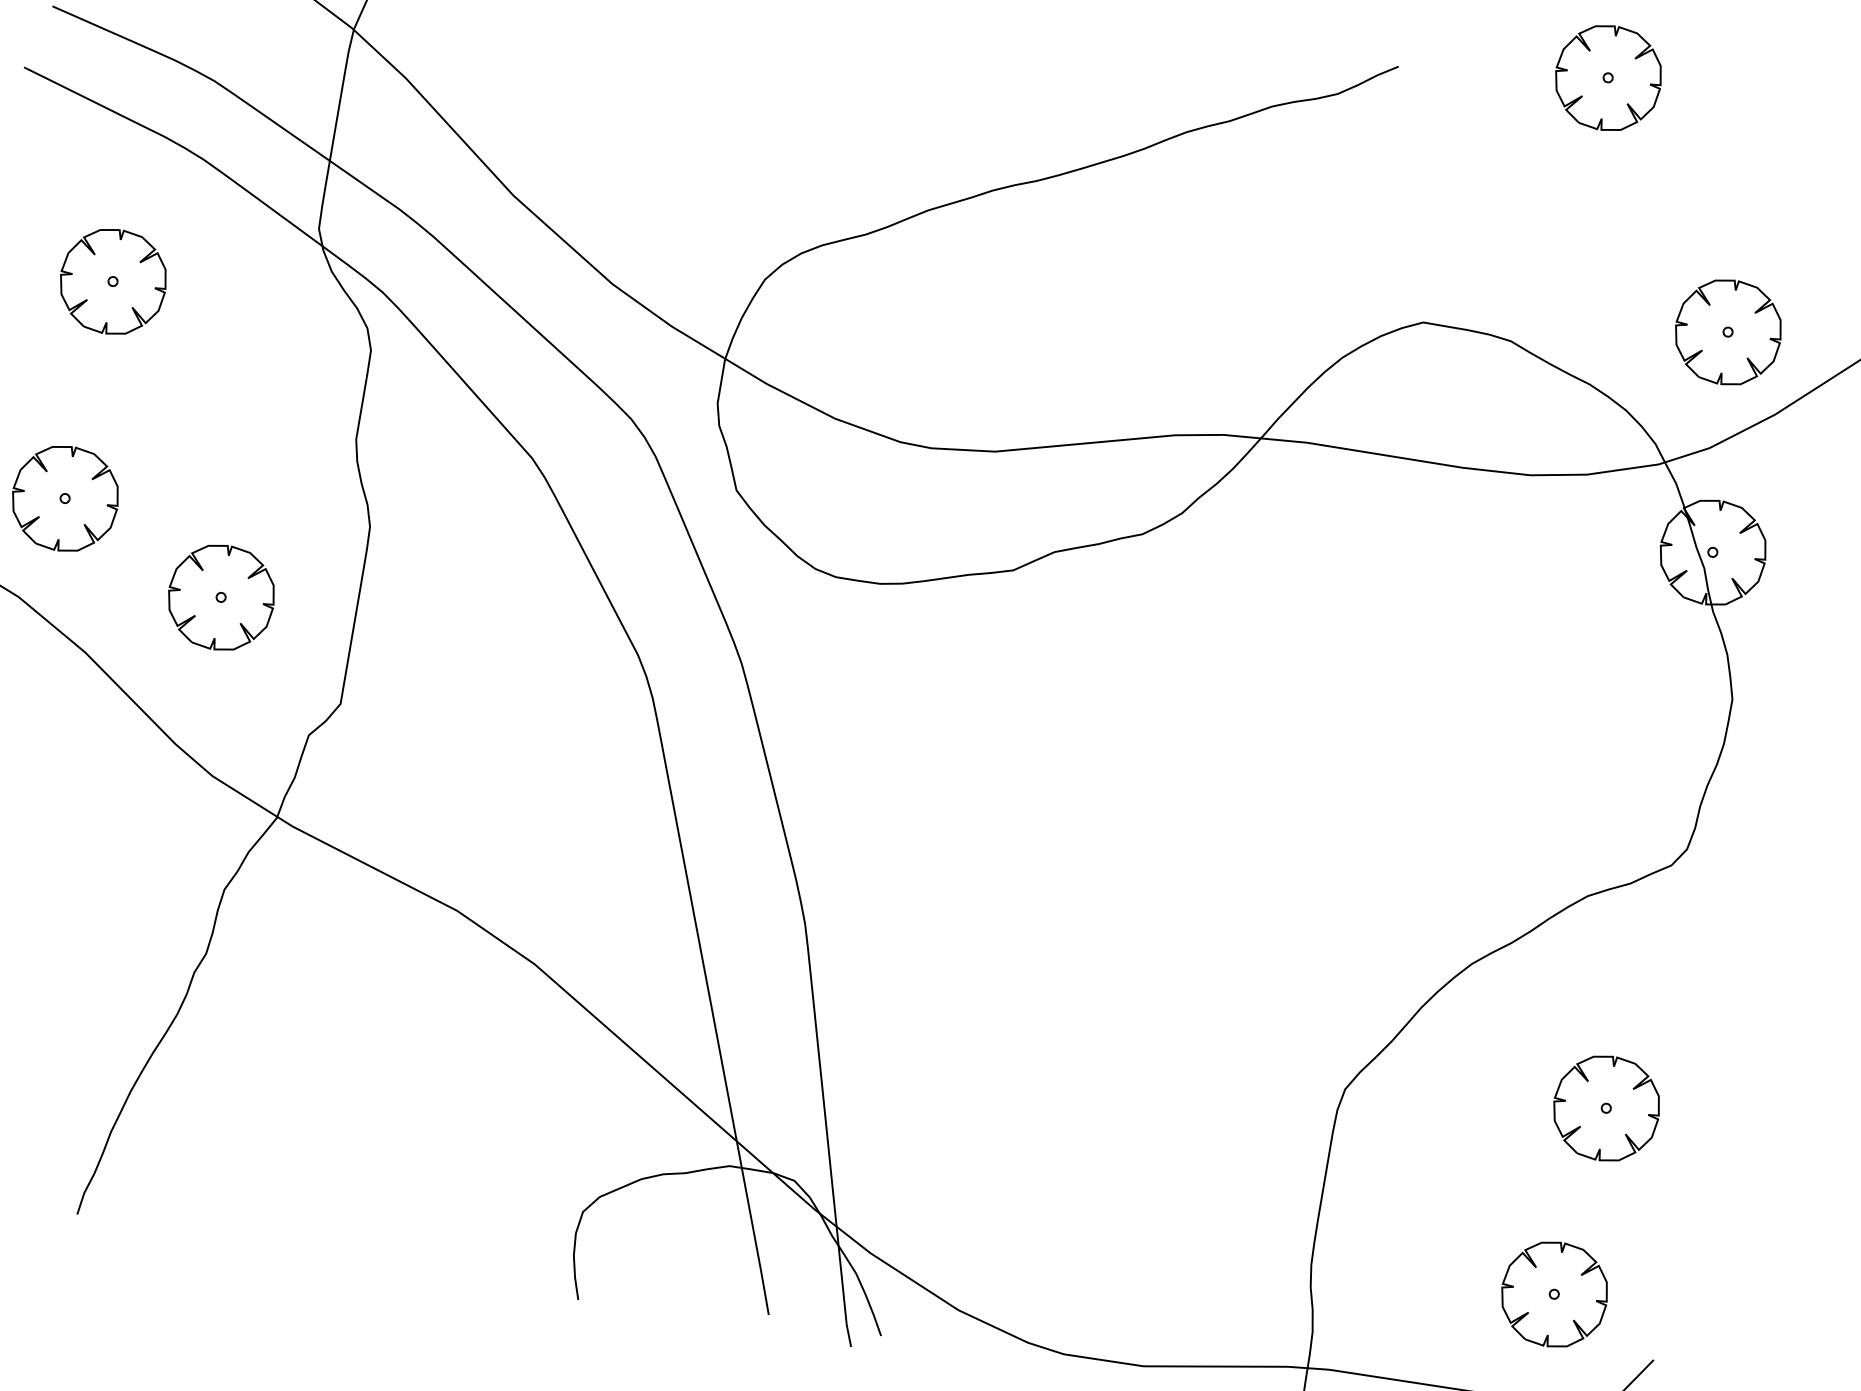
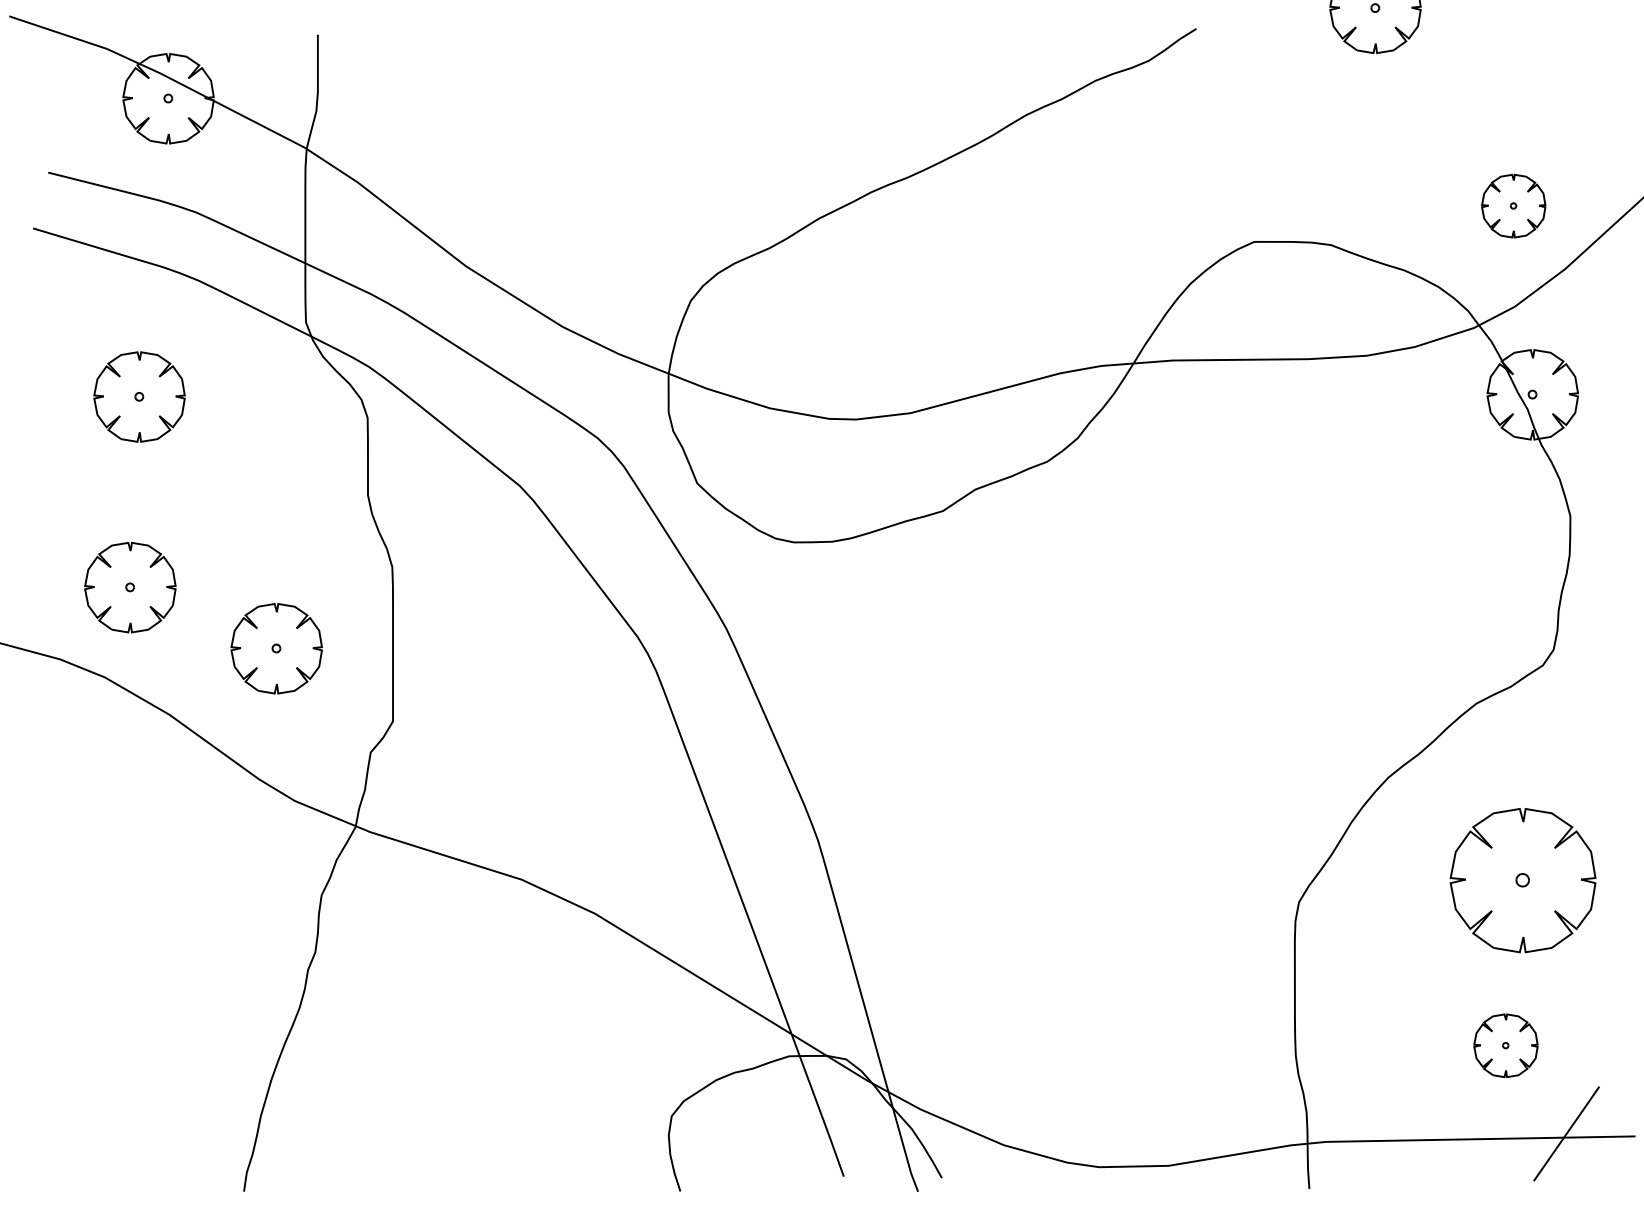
part: (1728, 331) -> (1513, 205), size x0.7
part: (1605, 1108) -> (1522, 880), size x1.6
part: (1554, 1294) -> (1505, 1045), size x0.7

